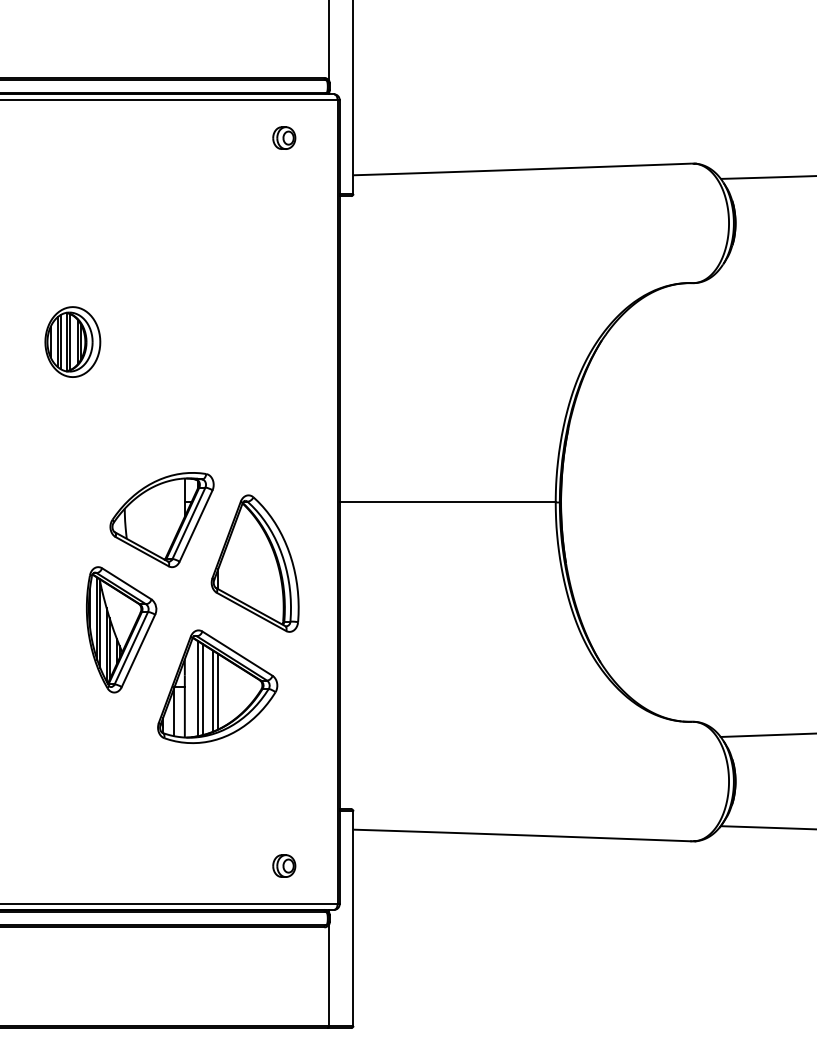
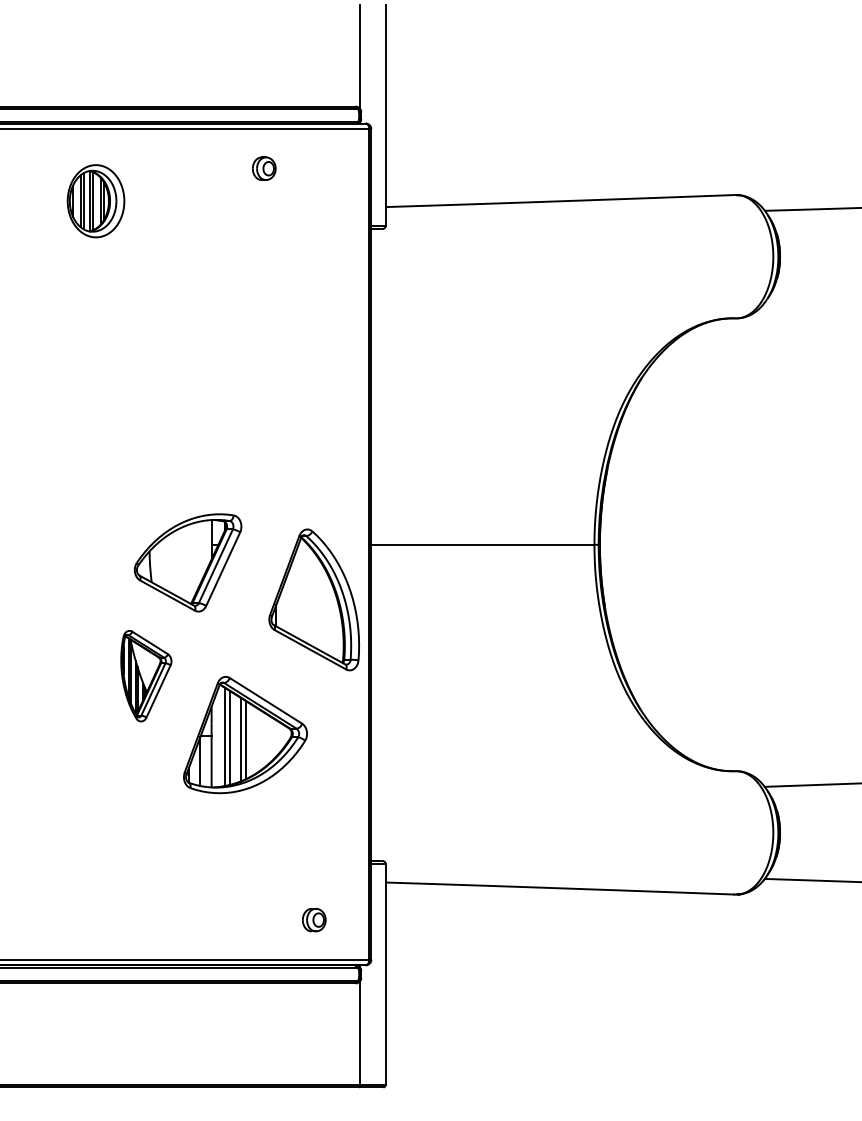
part: (284, 137) -> (264, 168), moved
part: (72, 342) -> (95, 201), moved
part: (254, 563) -> (313, 599), moved
part: (121, 629) -> (146, 675), size x0.7

